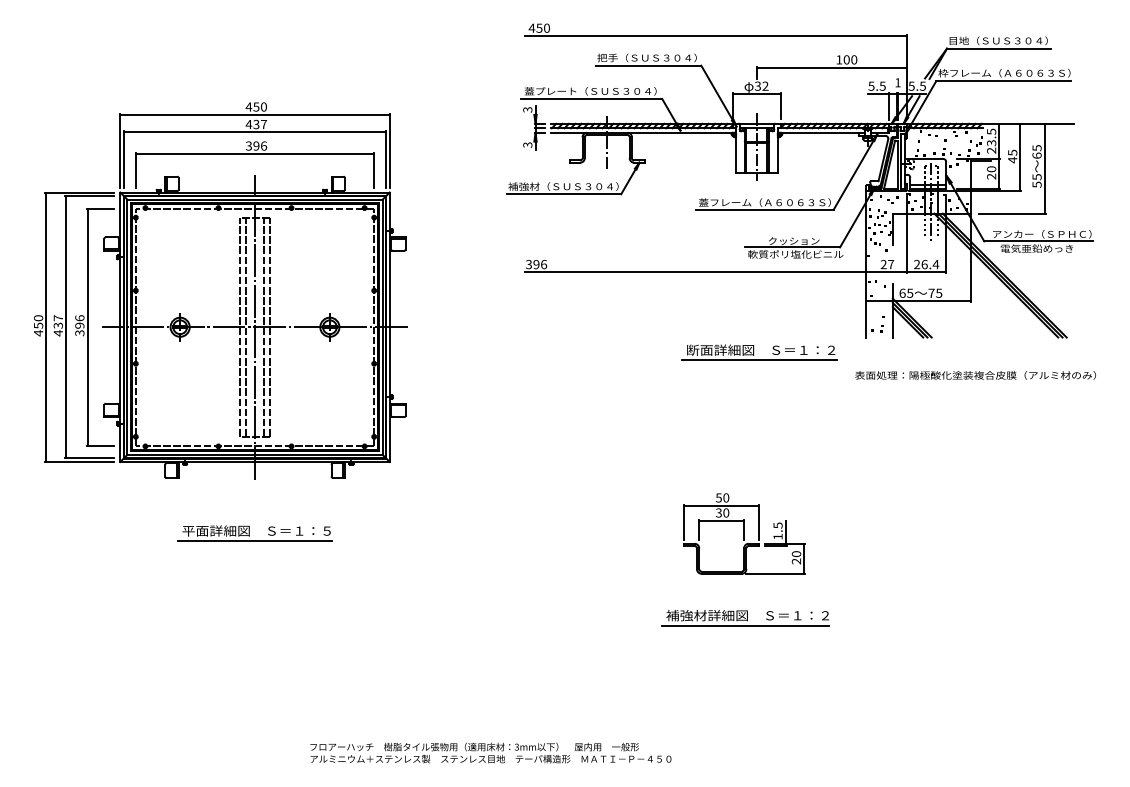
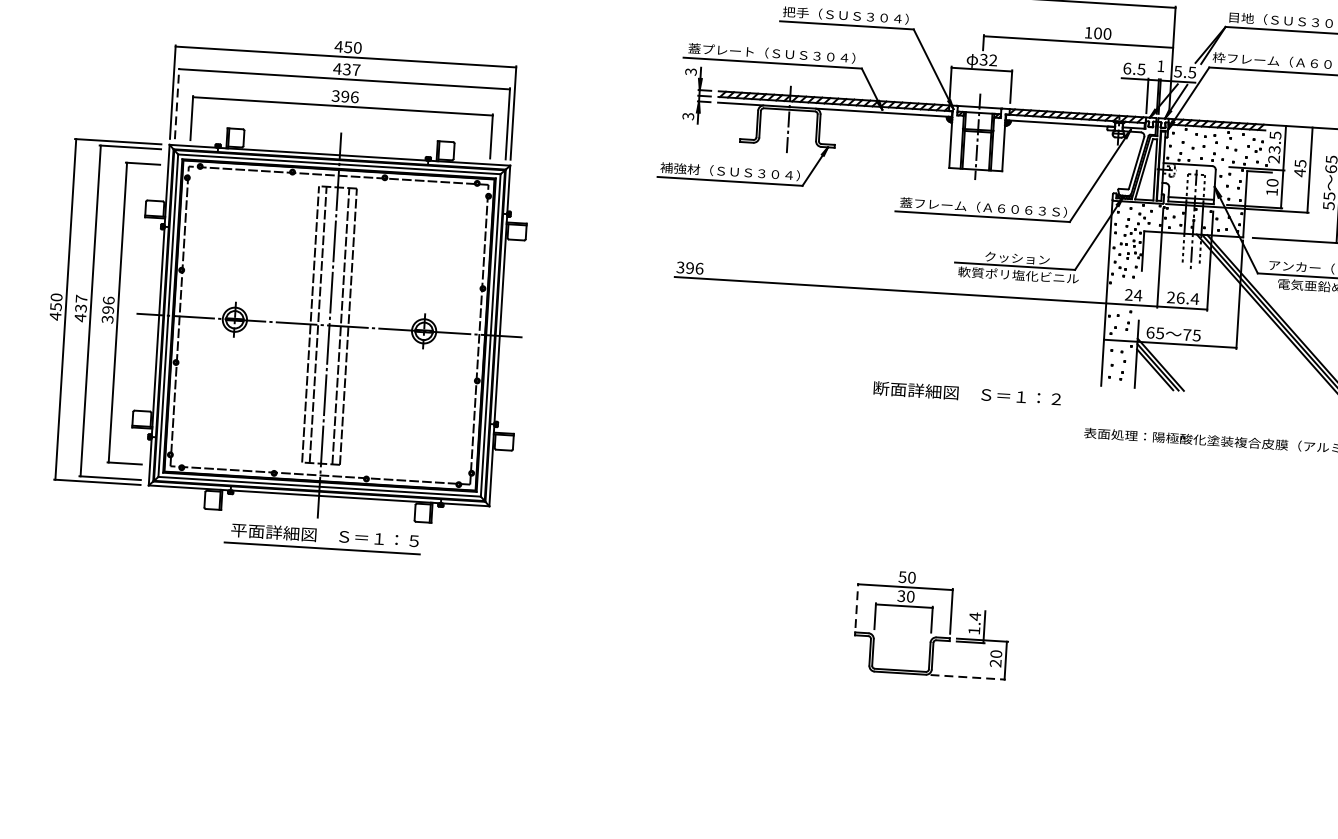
text: (871, 85) -> (1127, 67), 5.5 -> 6.5
line: (124, 159) -> (177, 103), solid -> dashed
text: (991, 176) -> (1271, 191), 20 -> 10
text: (890, 264) -> (1137, 295), 27 -> 24
line: (759, 360) -> (964, 406), removed
line: (684, 522) -> (857, 605), solid -> dashed
text: (777, 525) -> (974, 616), 1.5 -> 1.4
part: (254, 533) -> (322, 538), moved
line: (775, 573) -> (968, 677), solid -> dashed
part: (745, 618) -> (926, 731), removed

